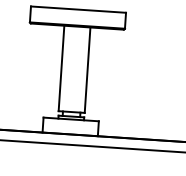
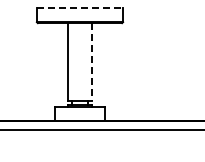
line: (79, 9) -> (80, 7), solid -> dashed
line: (87, 69) -> (91, 61), solid -> dashed

